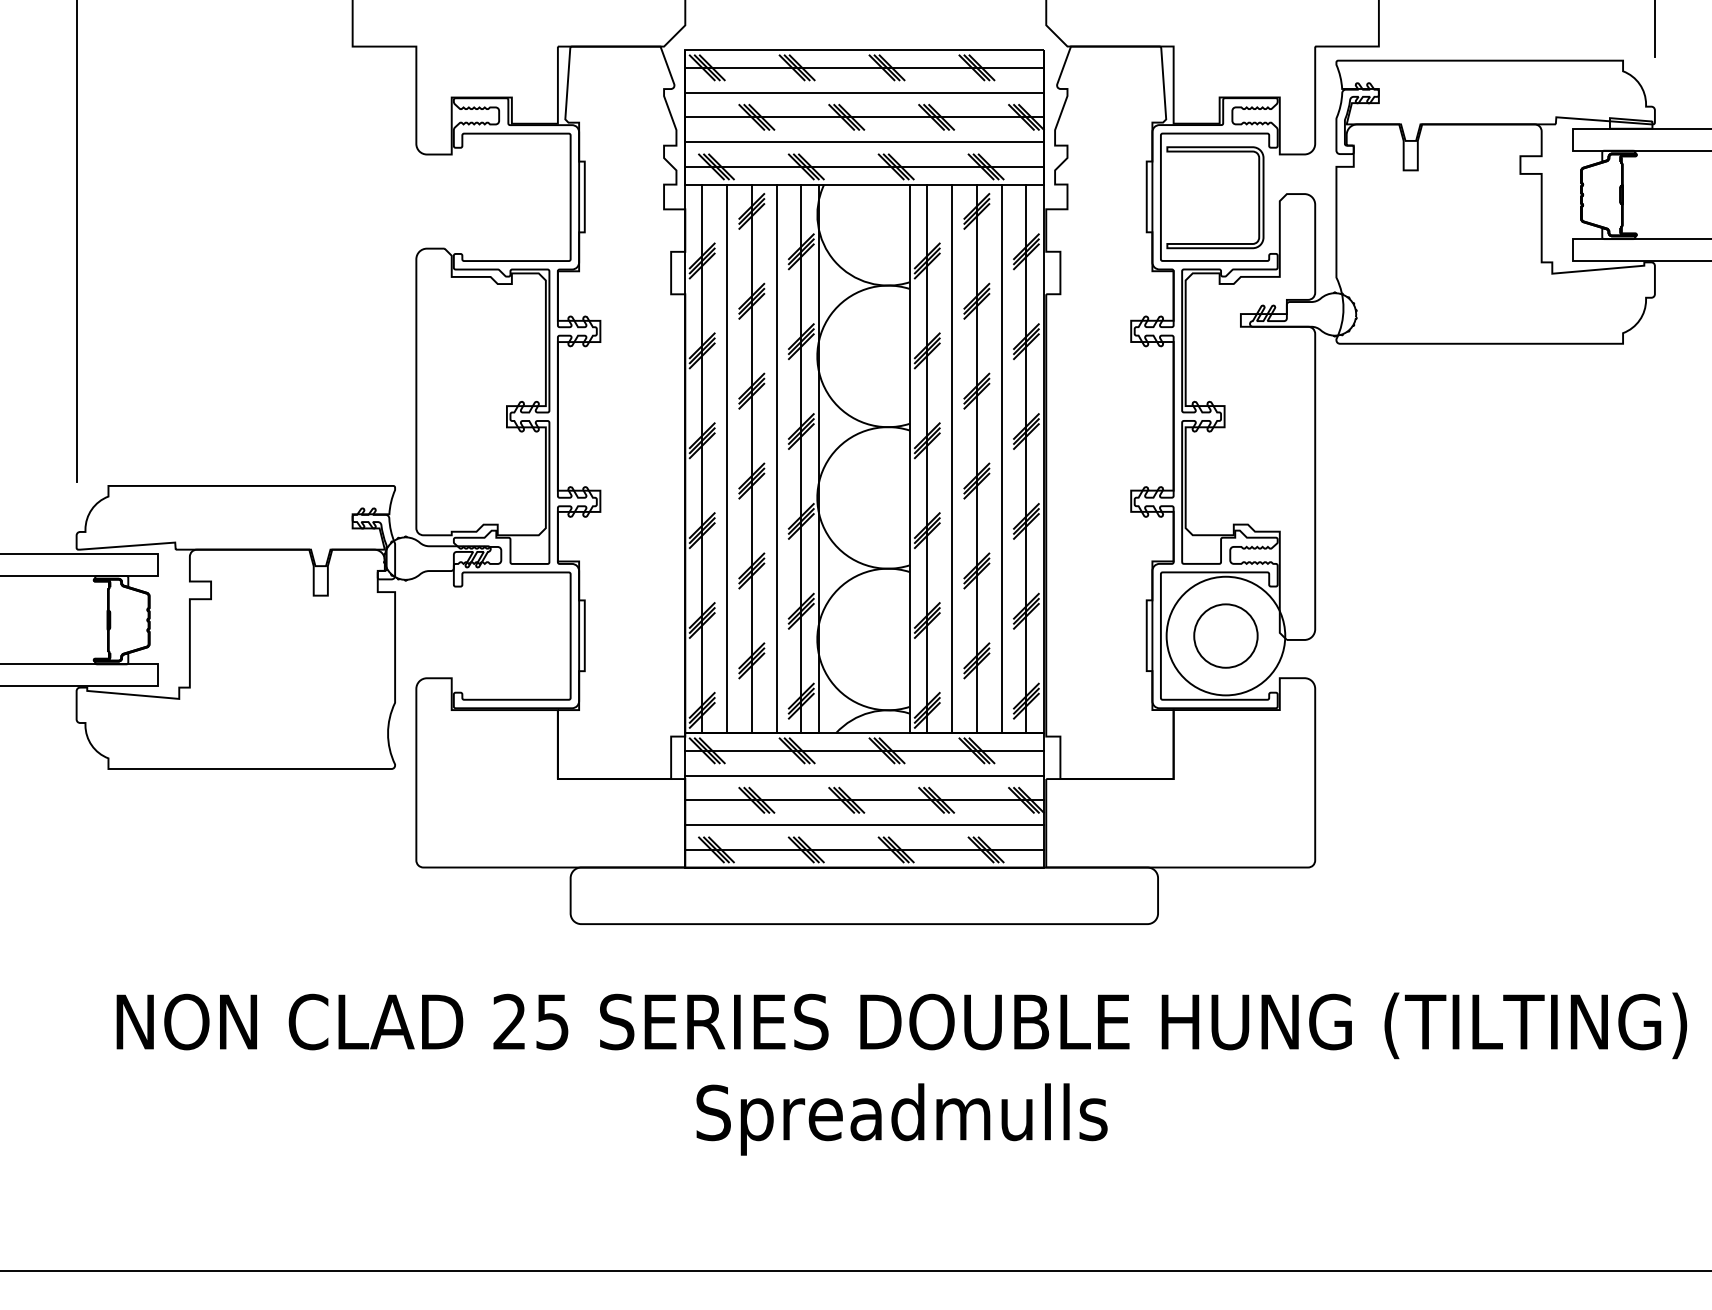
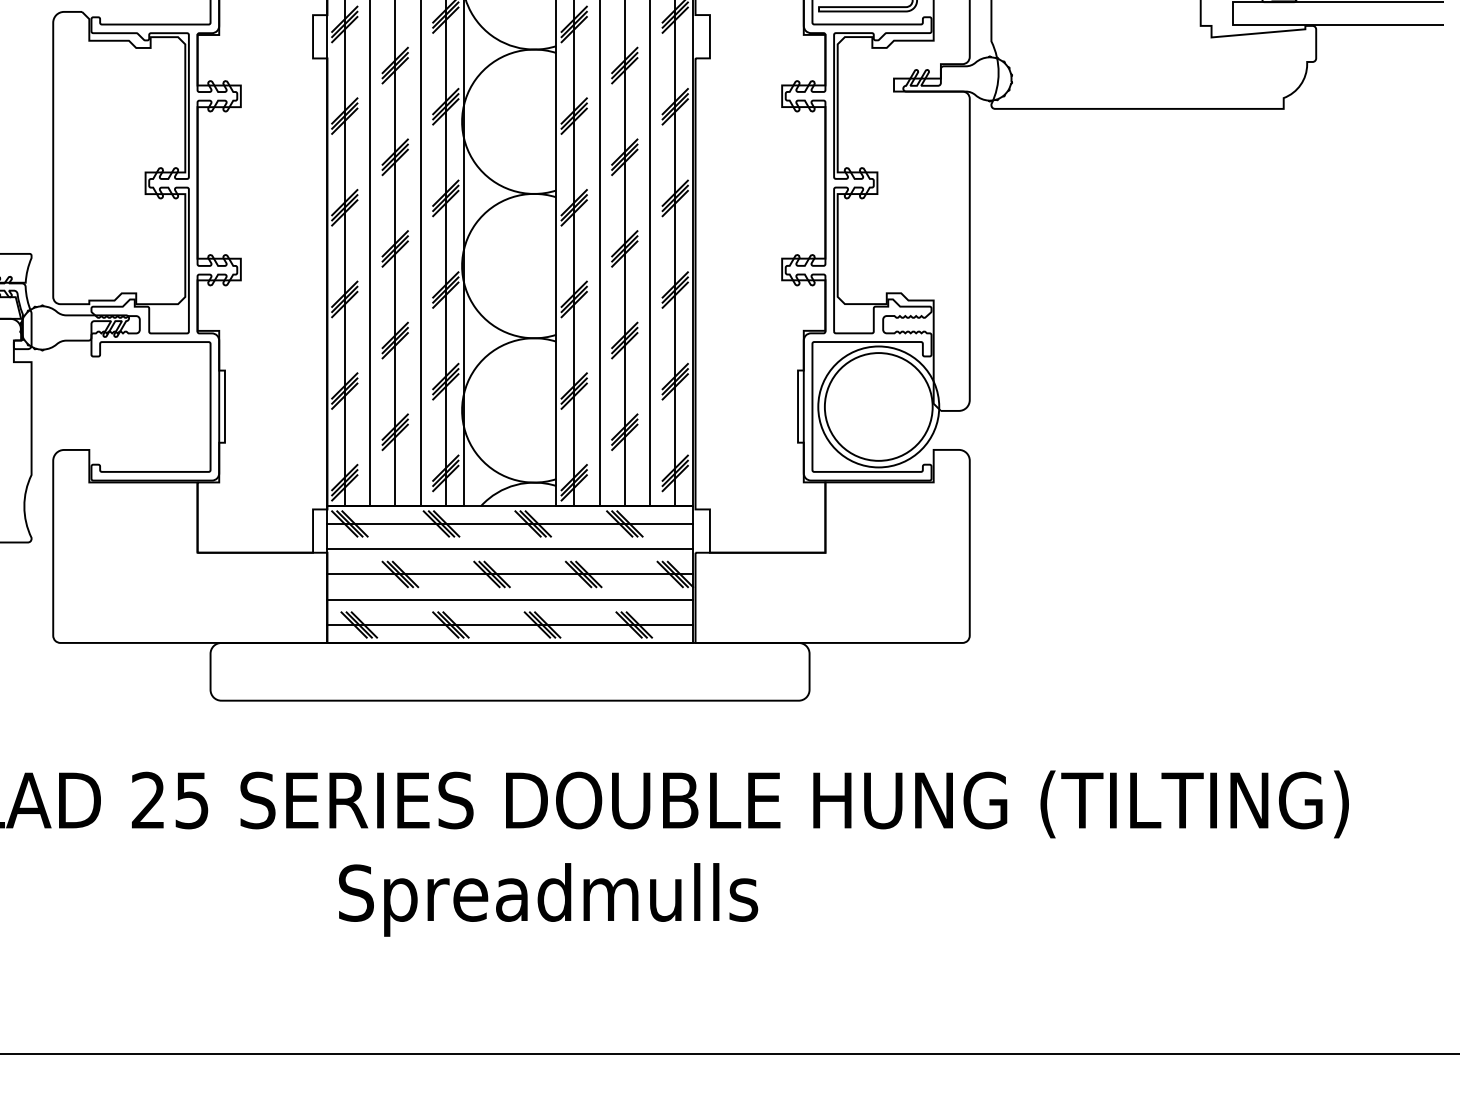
circle: (1225, 635) -> (878, 406), size x1.67

